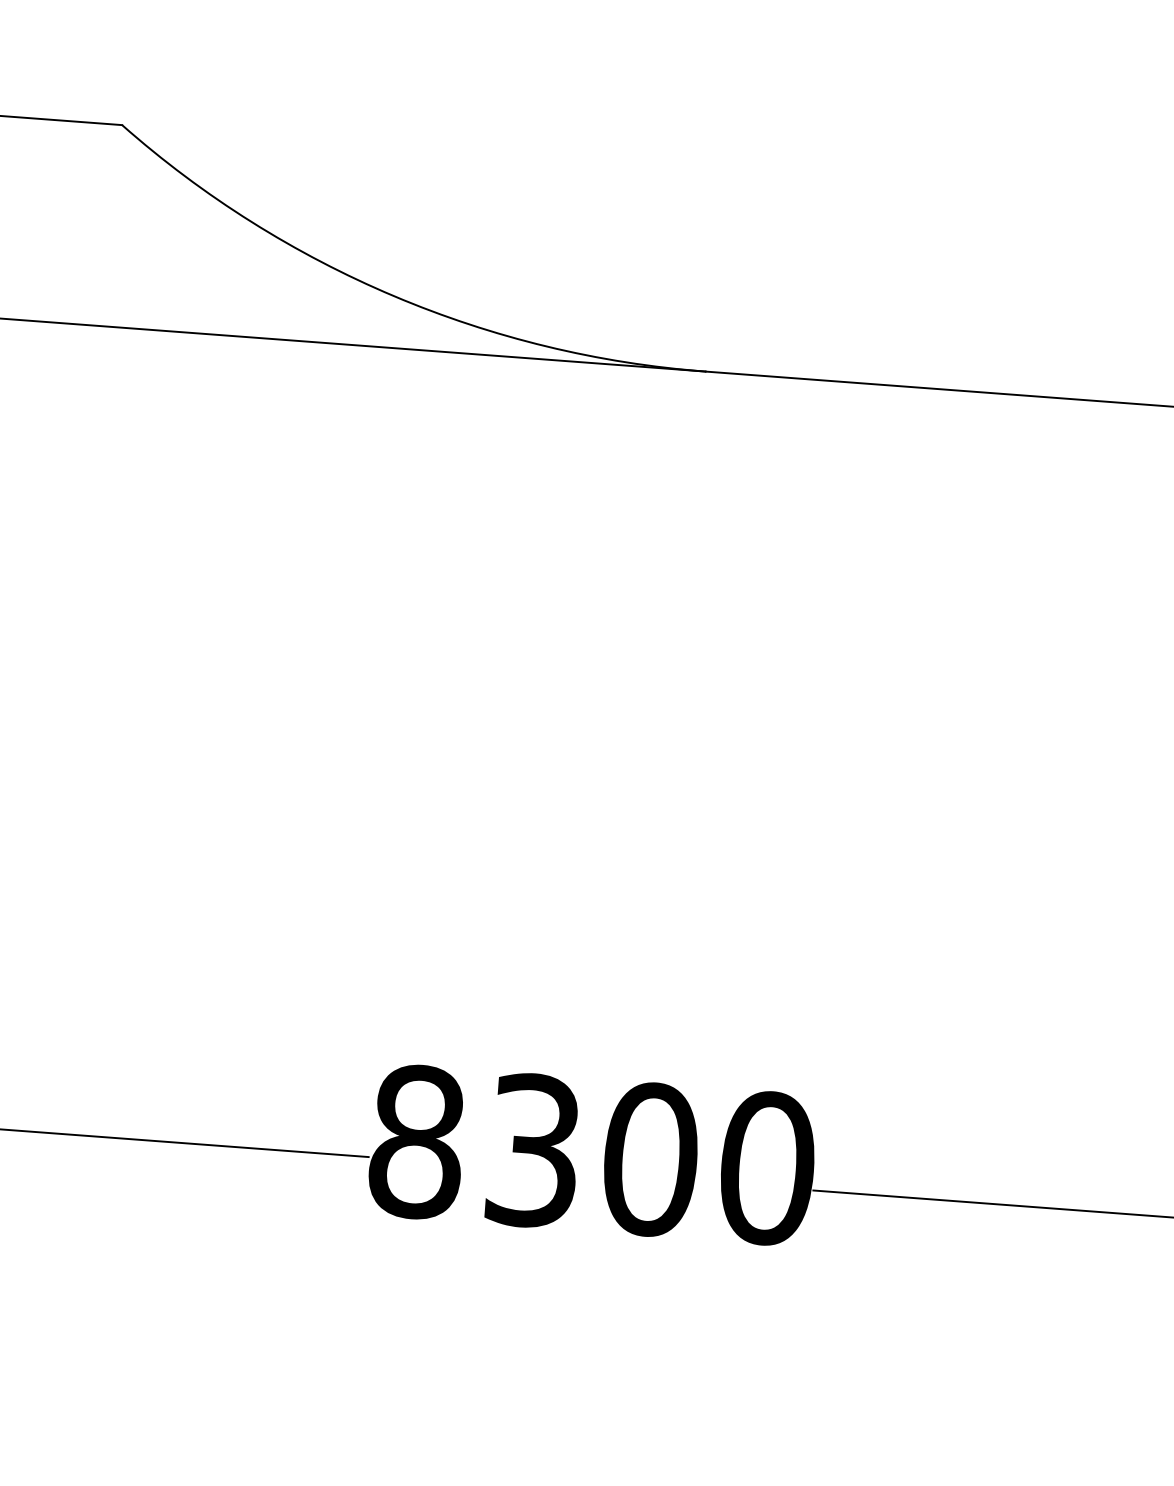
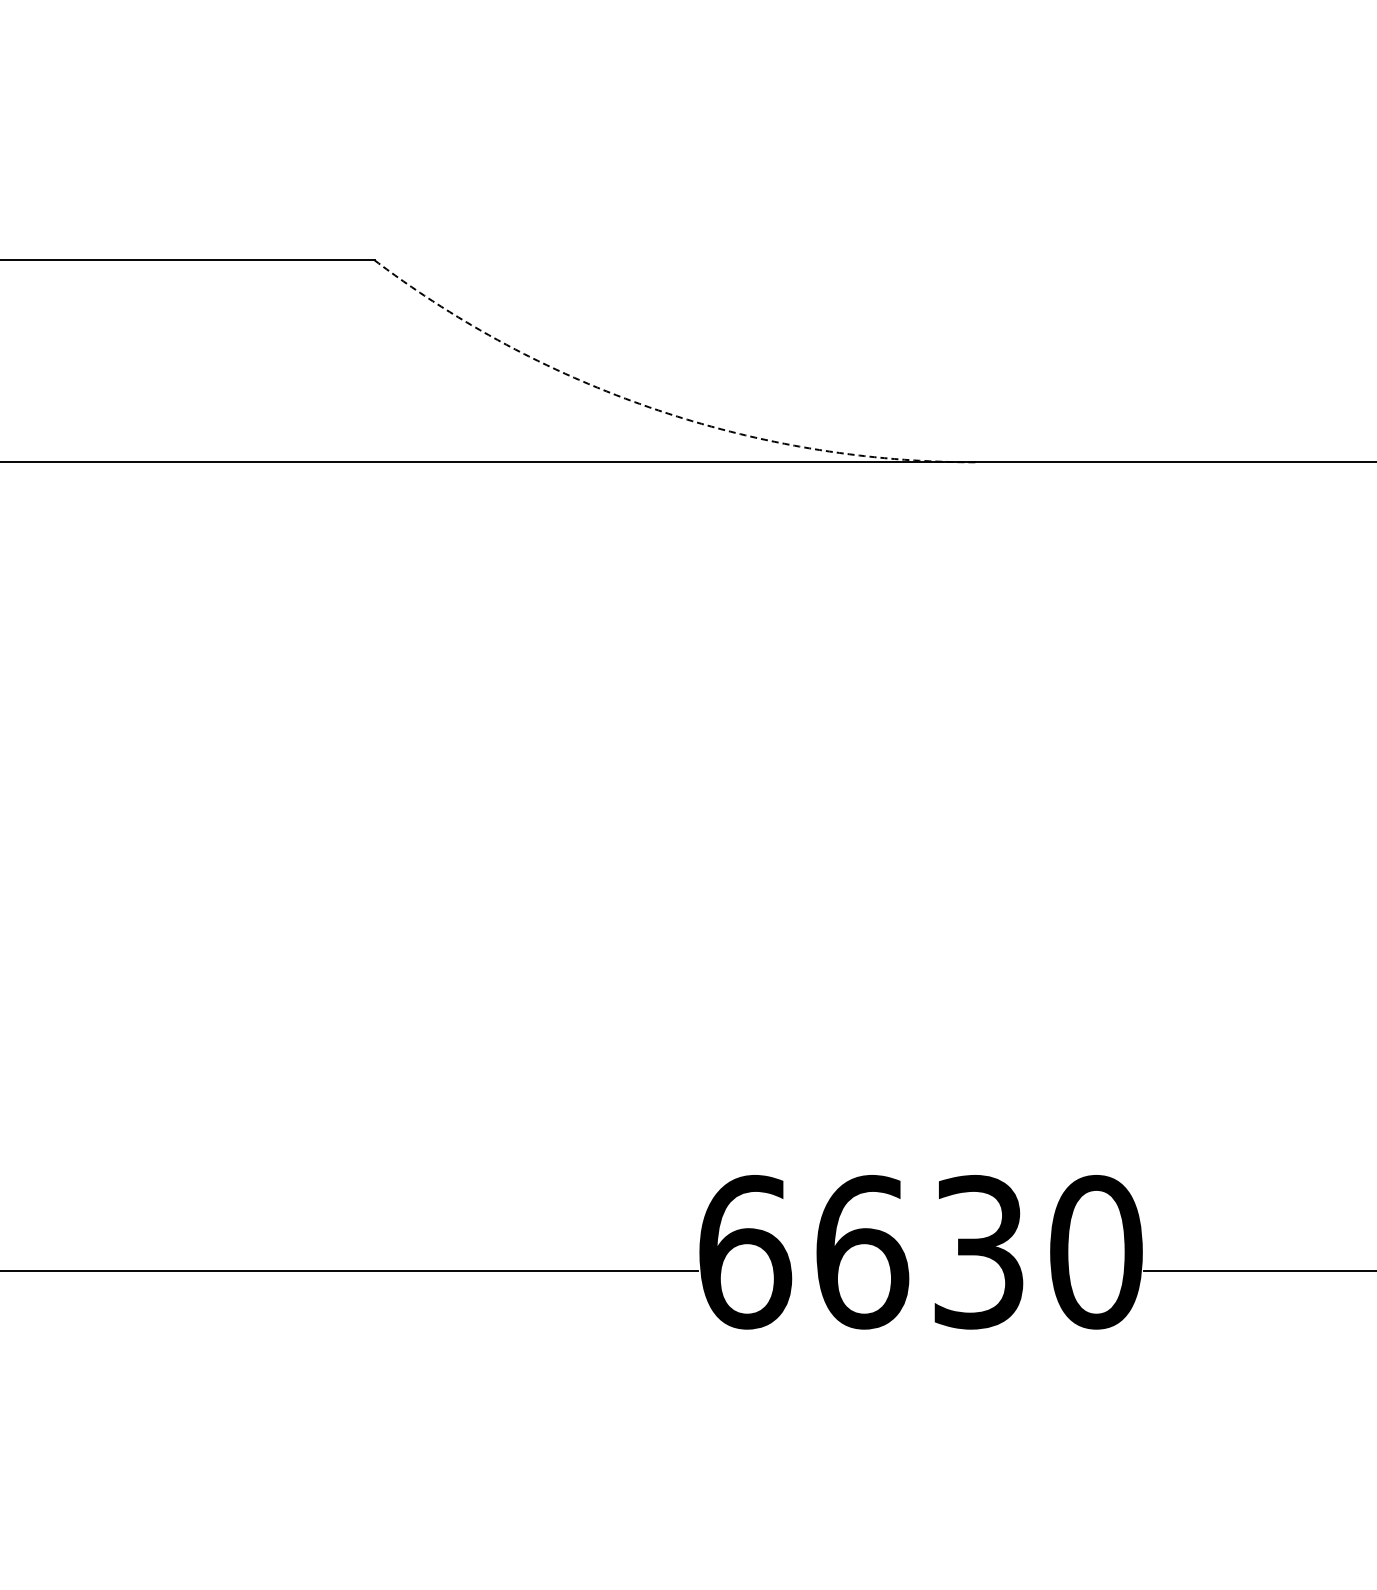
arc: (393, 296) -> (658, 410), solid -> dashed
text: (534, 1151) -> (862, 1252), 8300 -> 6630

